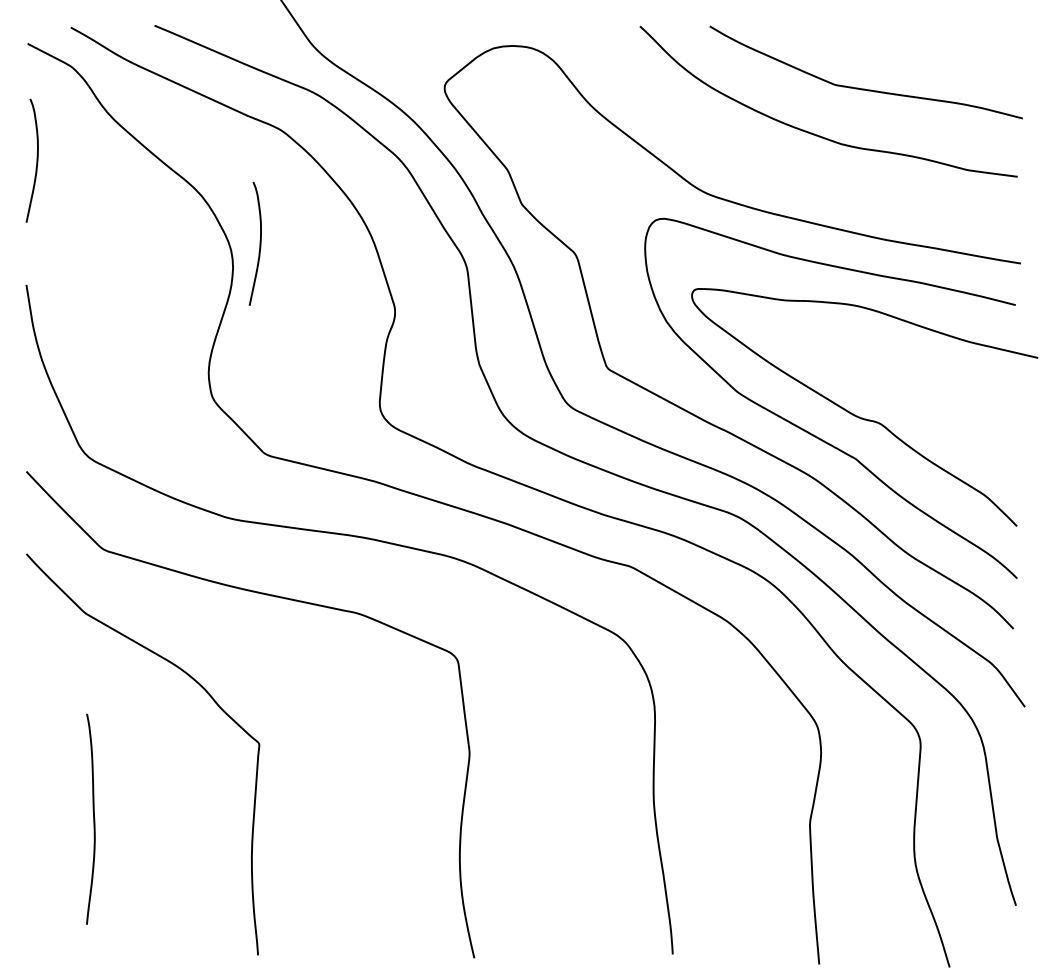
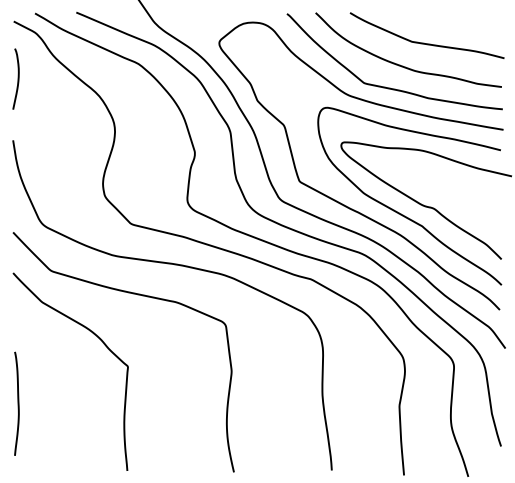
curve: (791, 177) -> (390, 87), added
curve: (258, 242) -> (127, 119), removed
curve: (92, 818) -> (17, 403), moved

